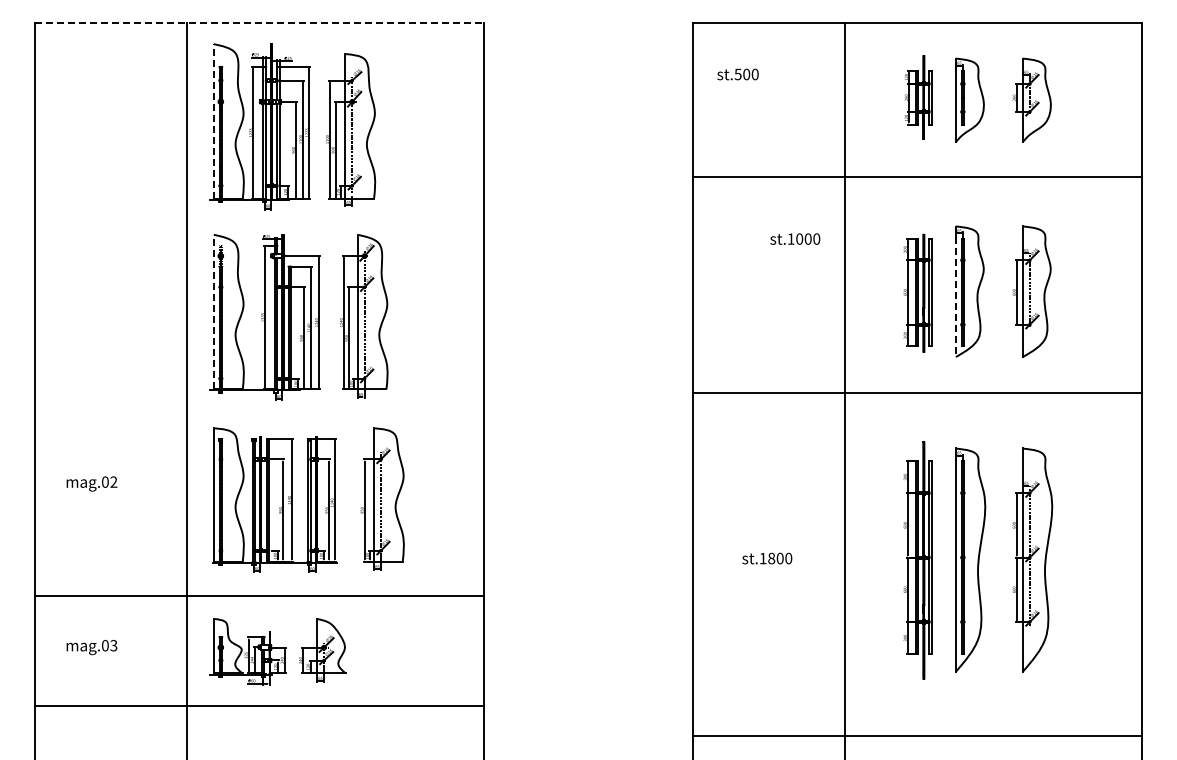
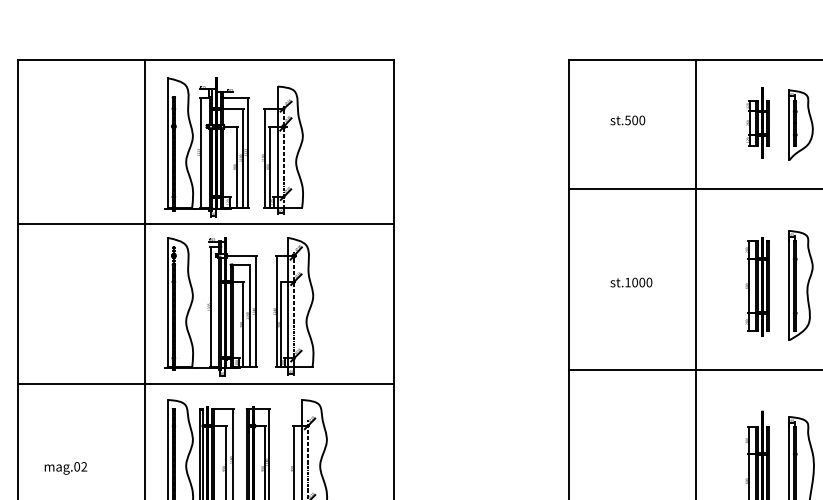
line: (260, 22) -> (207, 60), dashed -> solid
text: (737, 74) -> (627, 120), moved
line: (213, 120) -> (167, 142), dashed -> solid
line: (259, 218) -> (206, 224), added
text: (795, 238) -> (631, 282), moved
line: (955, 292) -> (789, 286), dashed -> solid
line: (213, 311) -> (167, 302), dashed -> solid
line: (259, 409) -> (206, 384), added
text: (91, 483) -> (65, 467), moved

